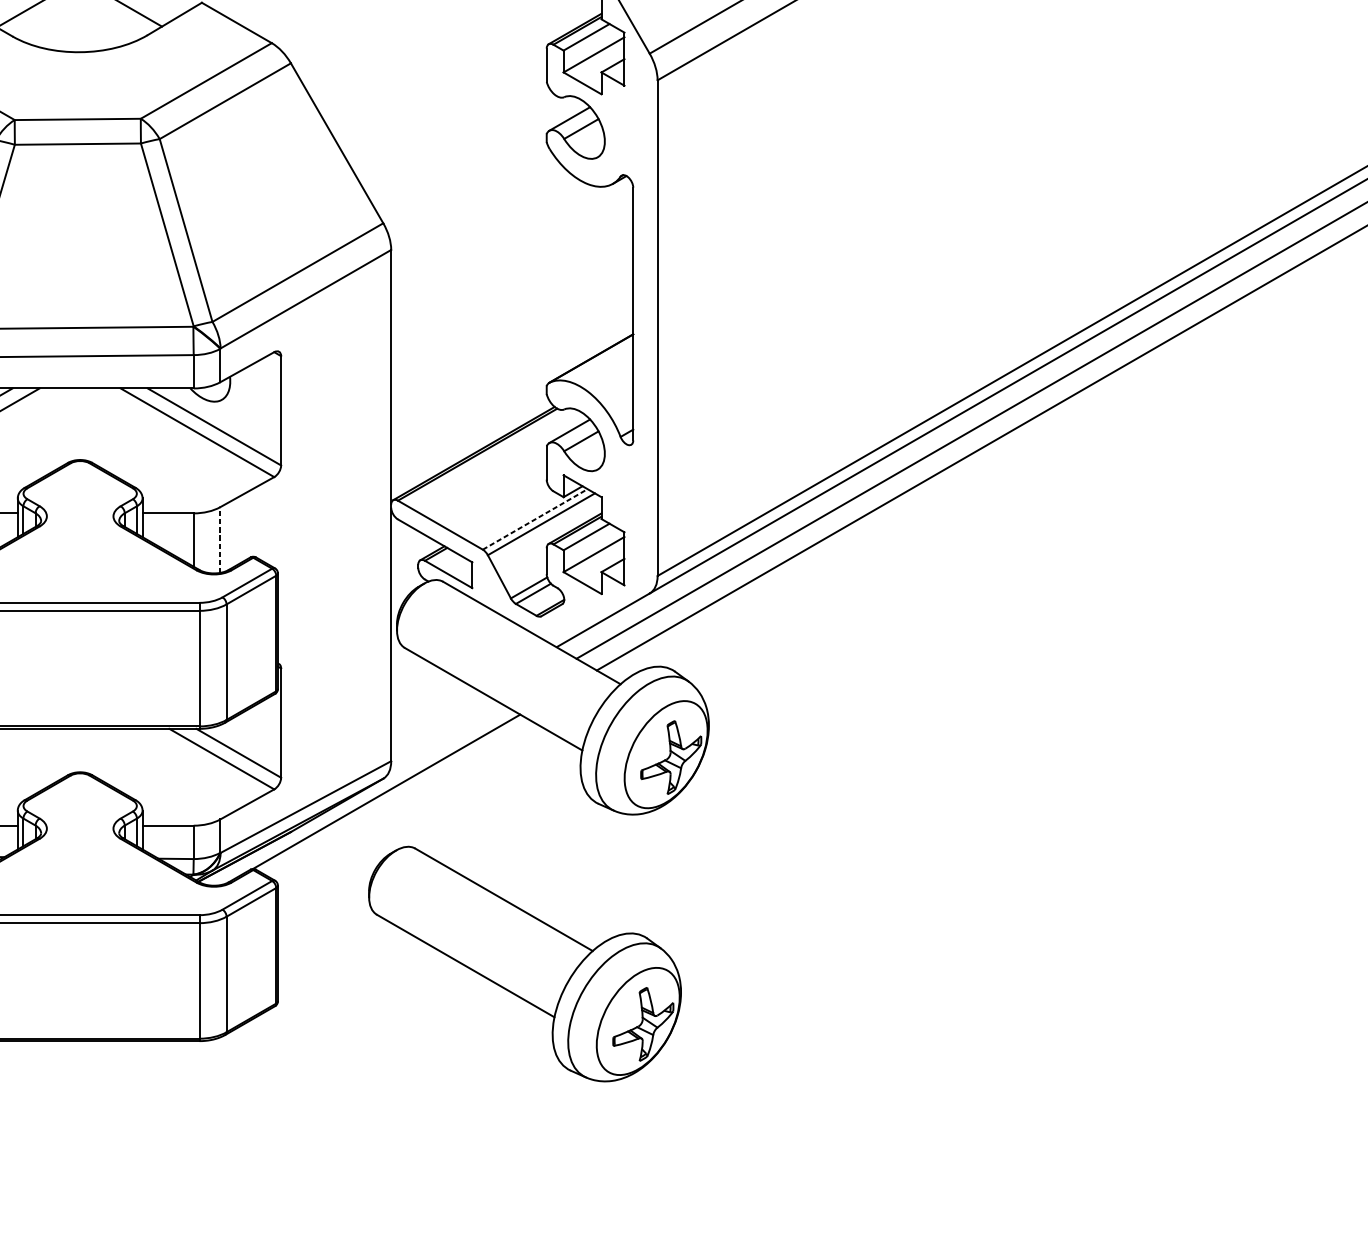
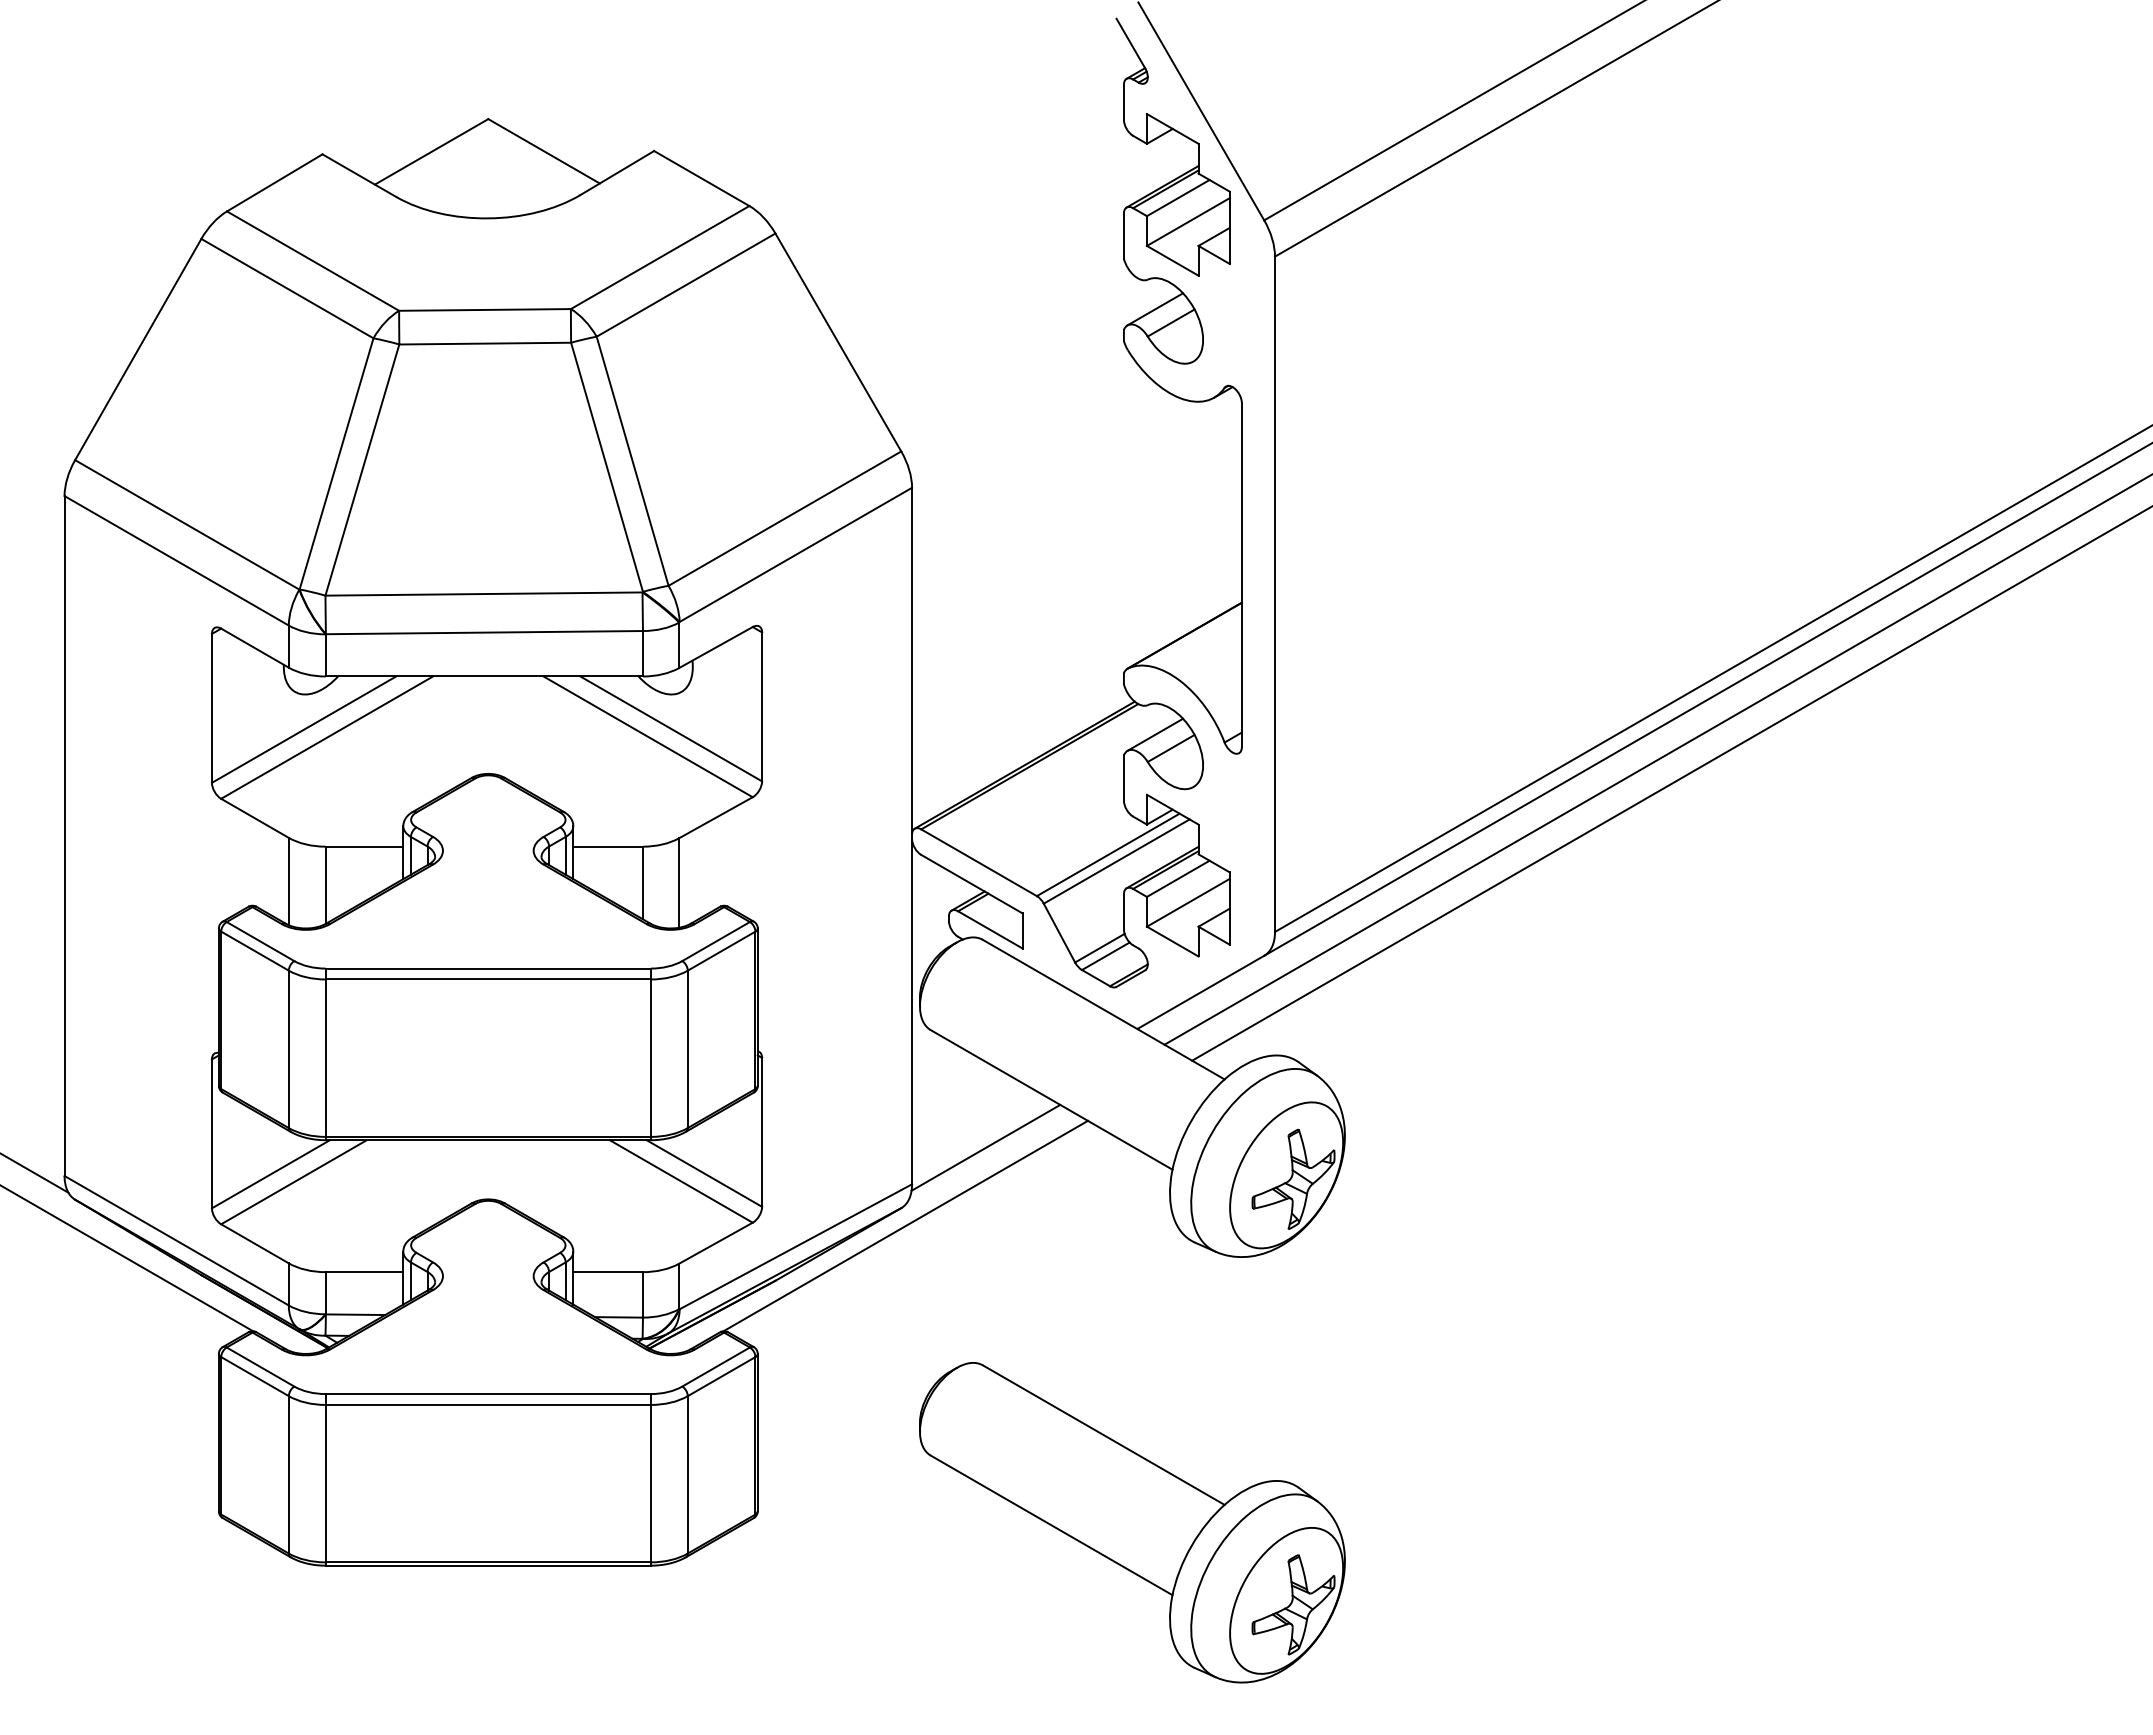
line: (535, 519) -> (1108, 854), dashed -> solid
line: (220, 539) -> (679, 882), dashed -> solid
line: (445, 734) -> (985, 1147), added
part: (525, 963) -> (1132, 1522), moved

